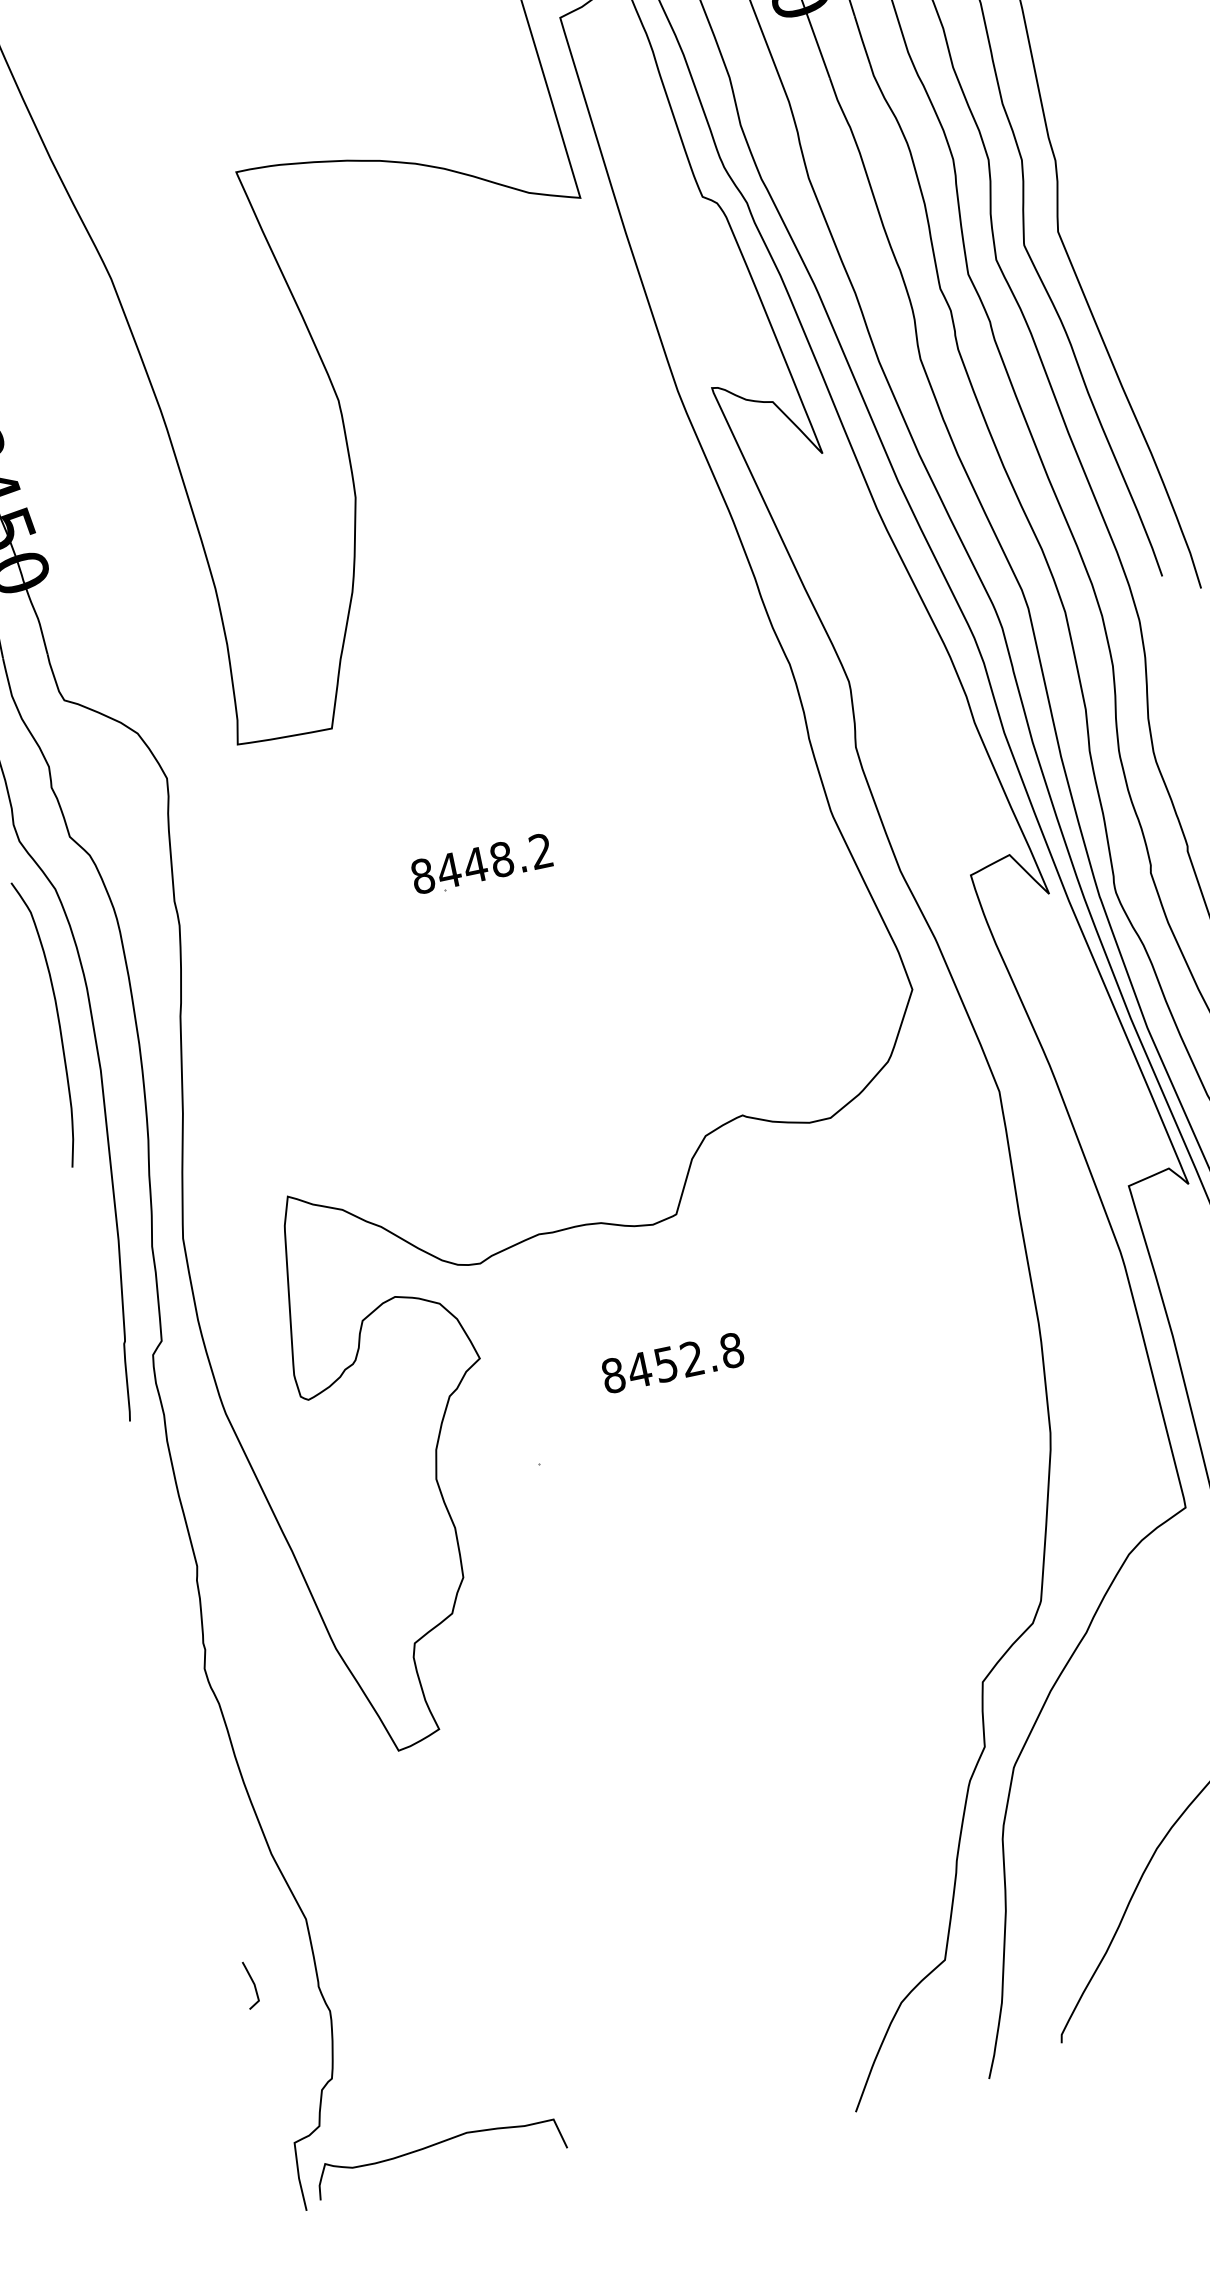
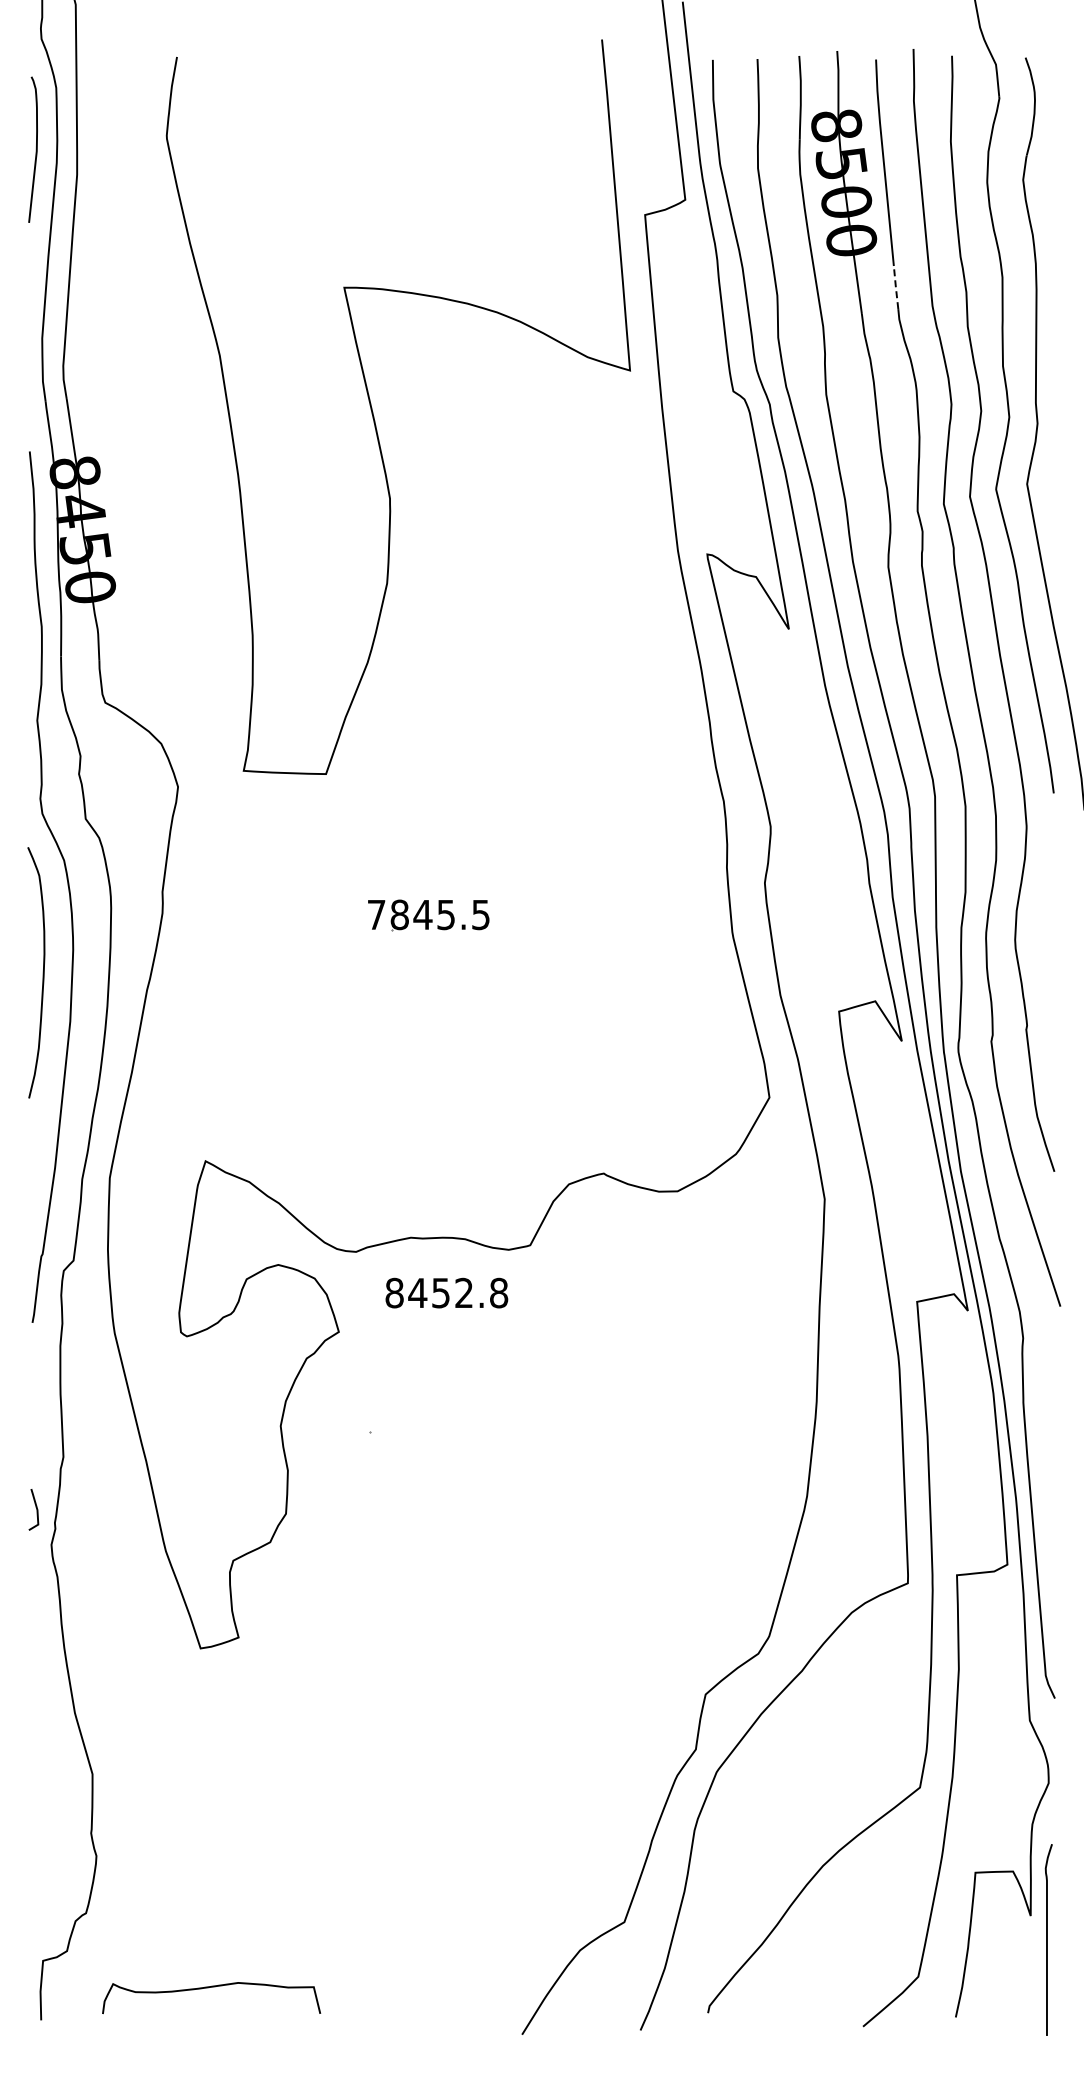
line: (861, 40) -> (895, 287), solid -> dashed
text: (481, 863) -> (428, 914), 8448.2 -> 7845.5
text: (672, 1362) -> (446, 1292), moved
line: (251, 1982) -> (35, 1507), moved
curve: (434, 2146) -> (208, 1988), moved

